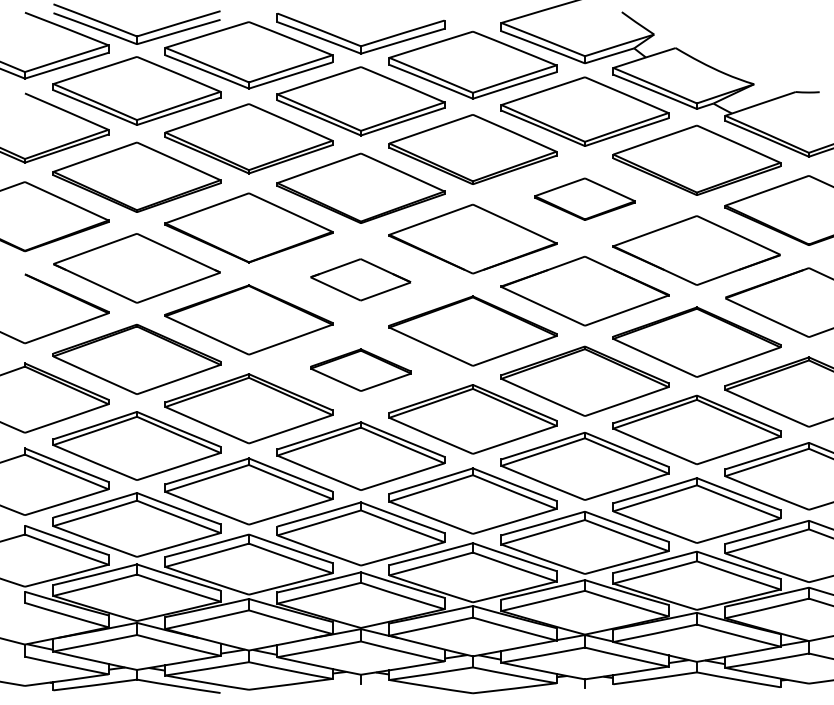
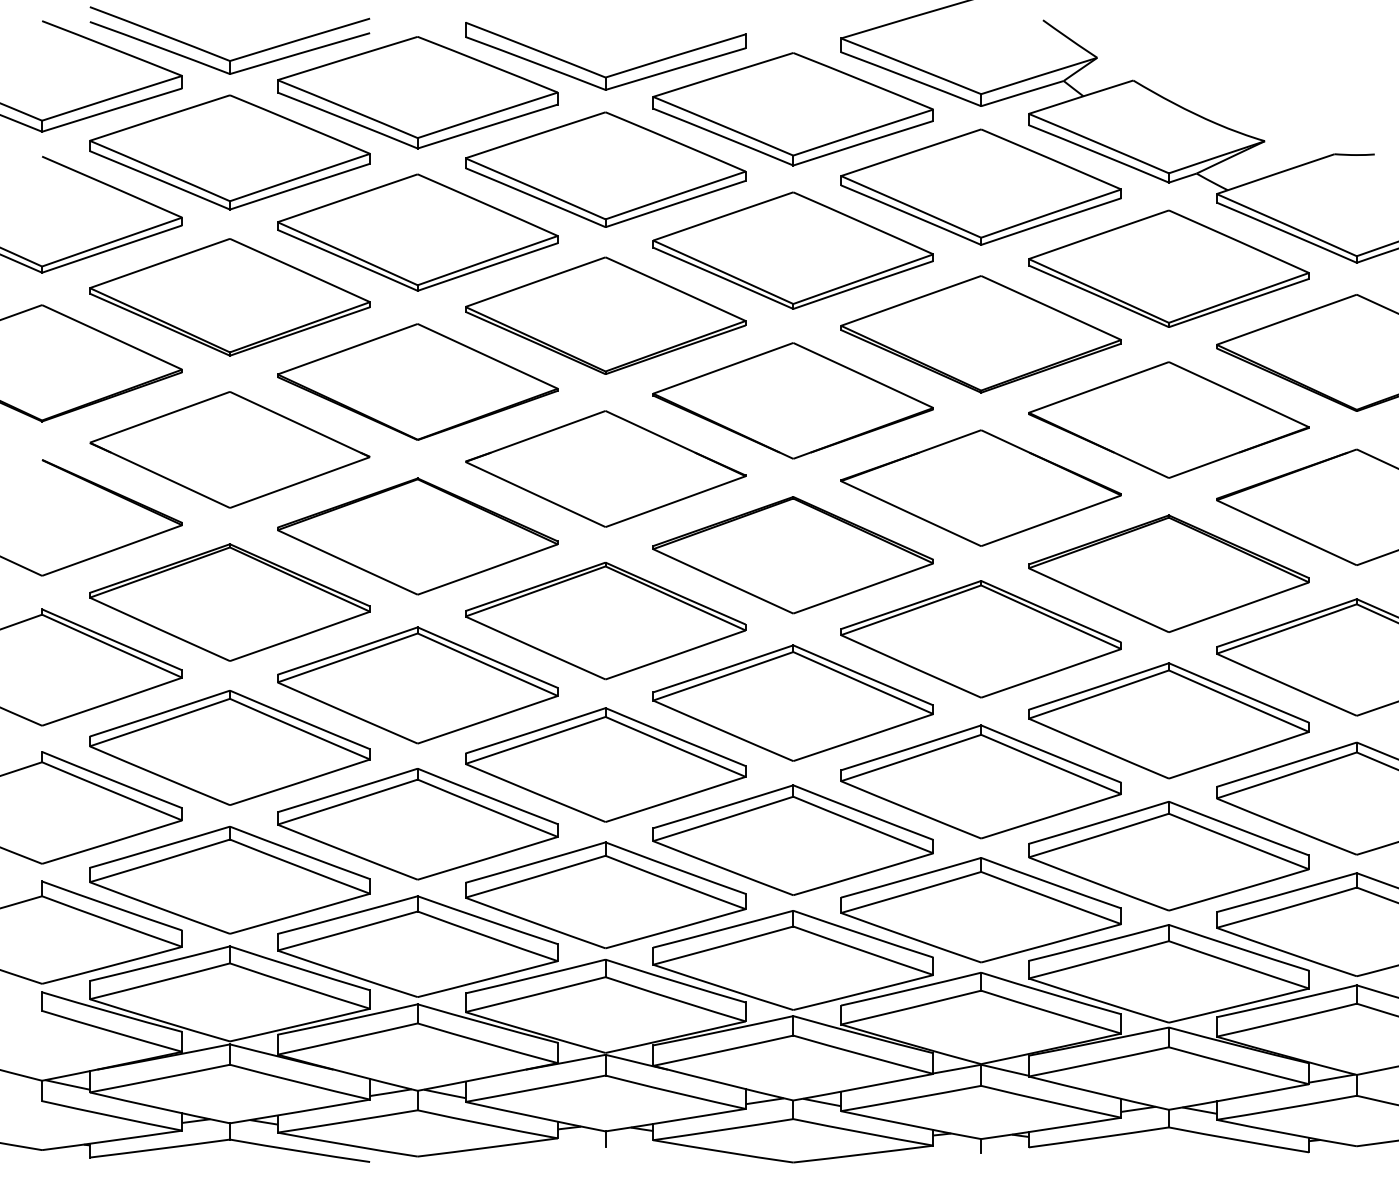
part: (584, 198) -> (980, 332), size x1.67
part: (360, 279) -> (604, 468), size x1.67
part: (360, 369) -> (604, 619), size x1.67

